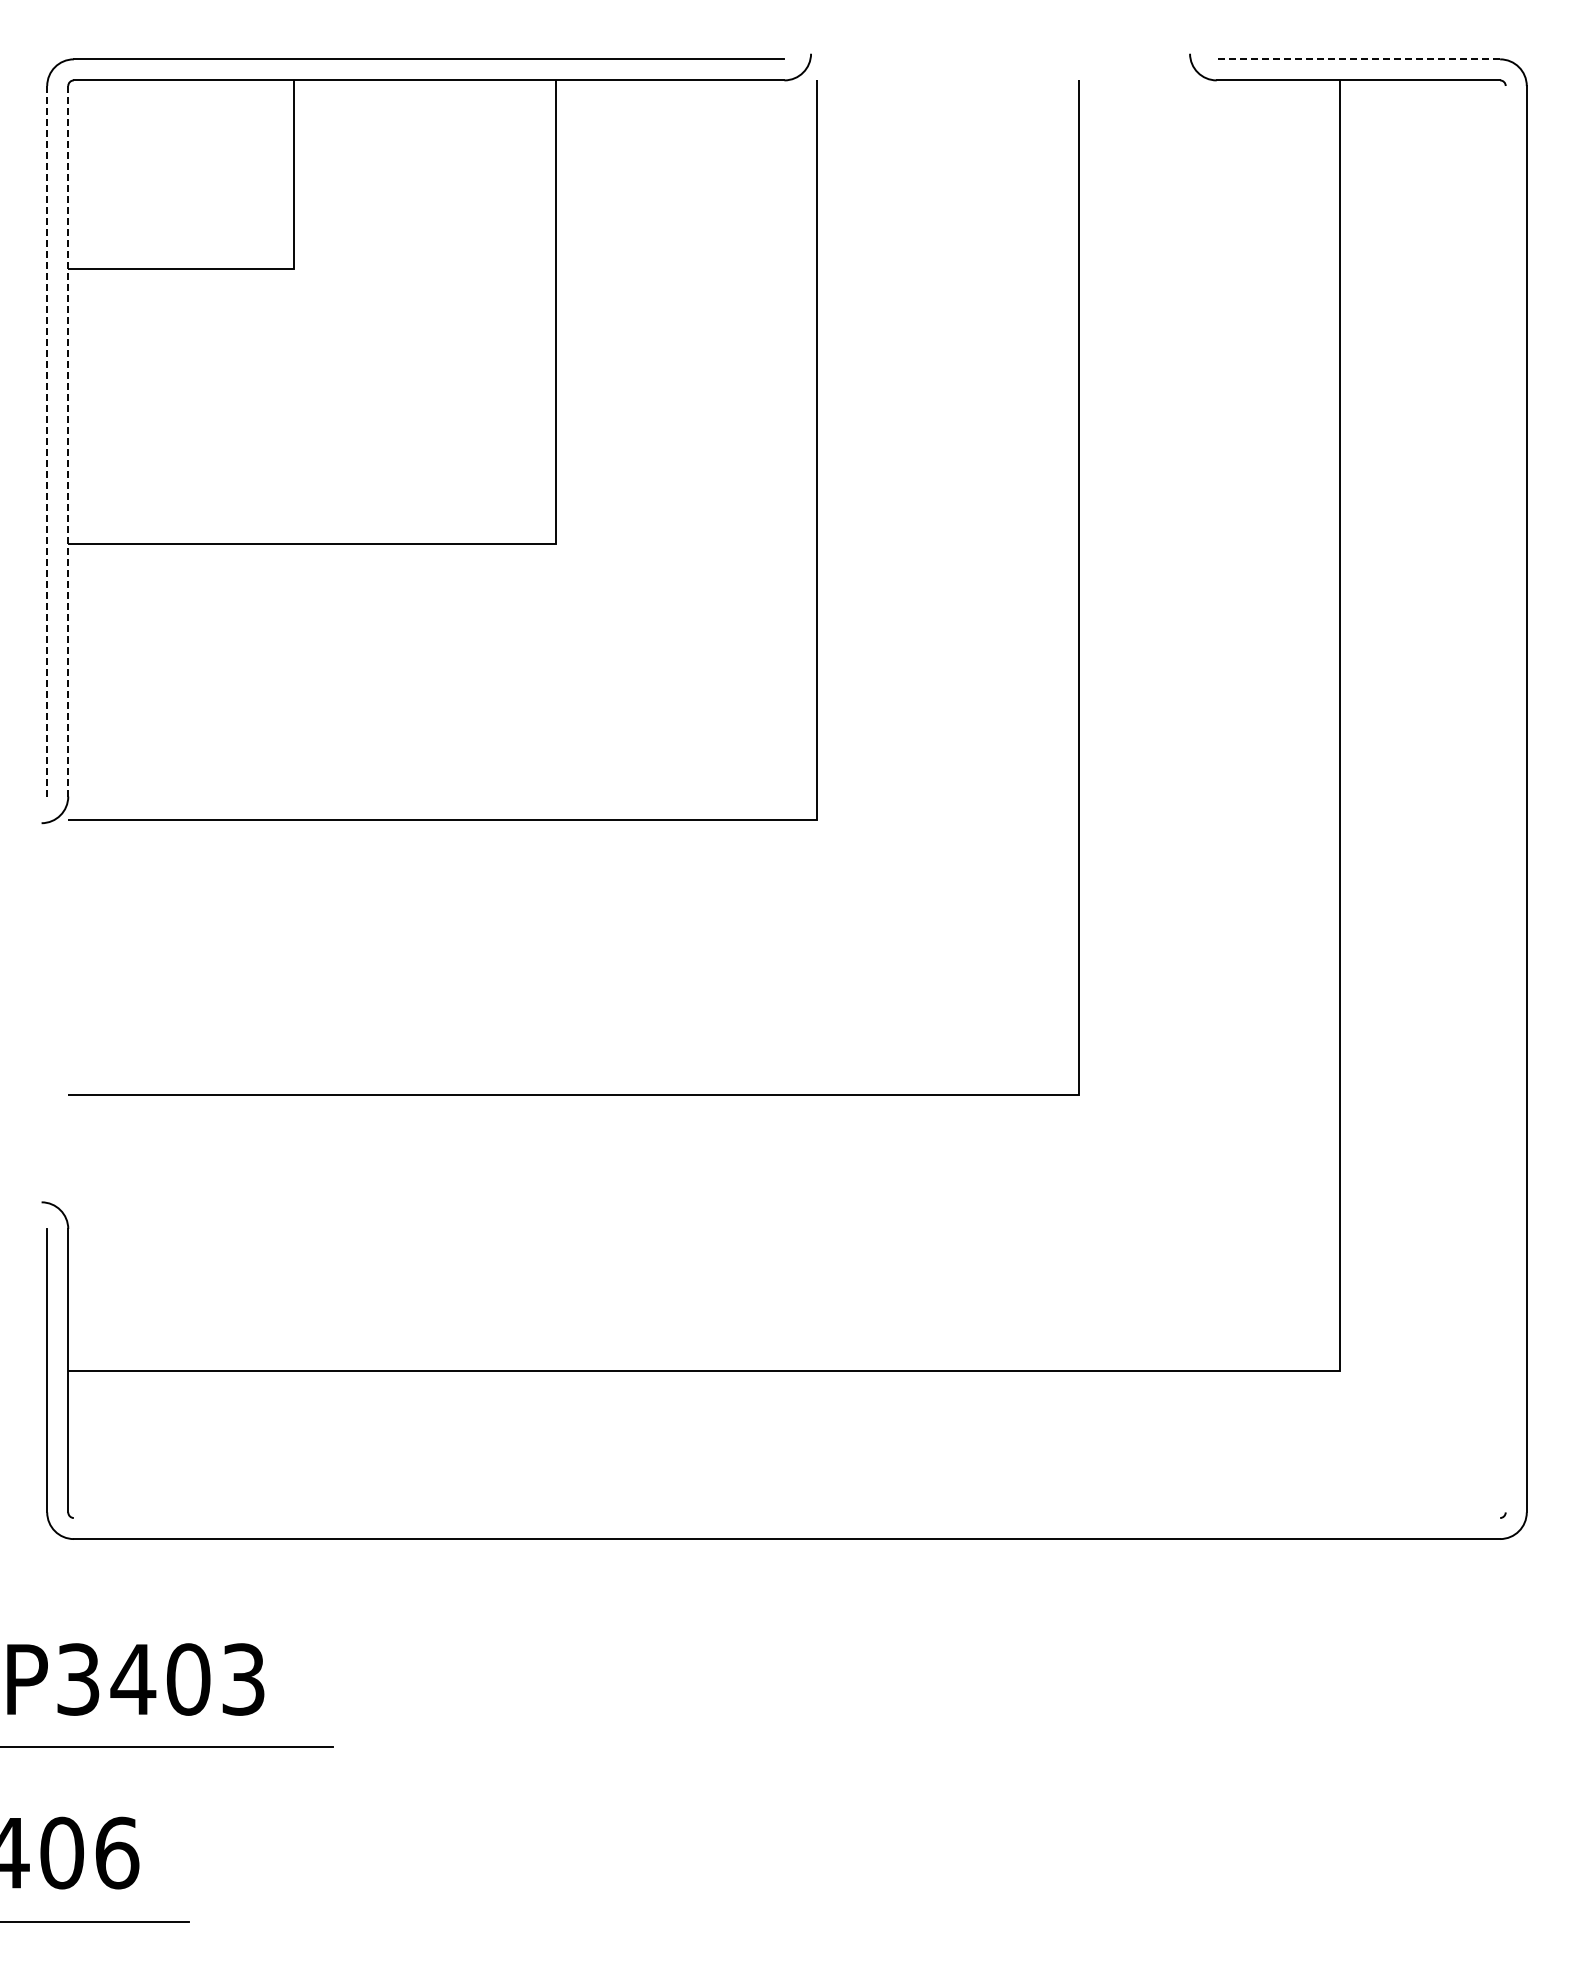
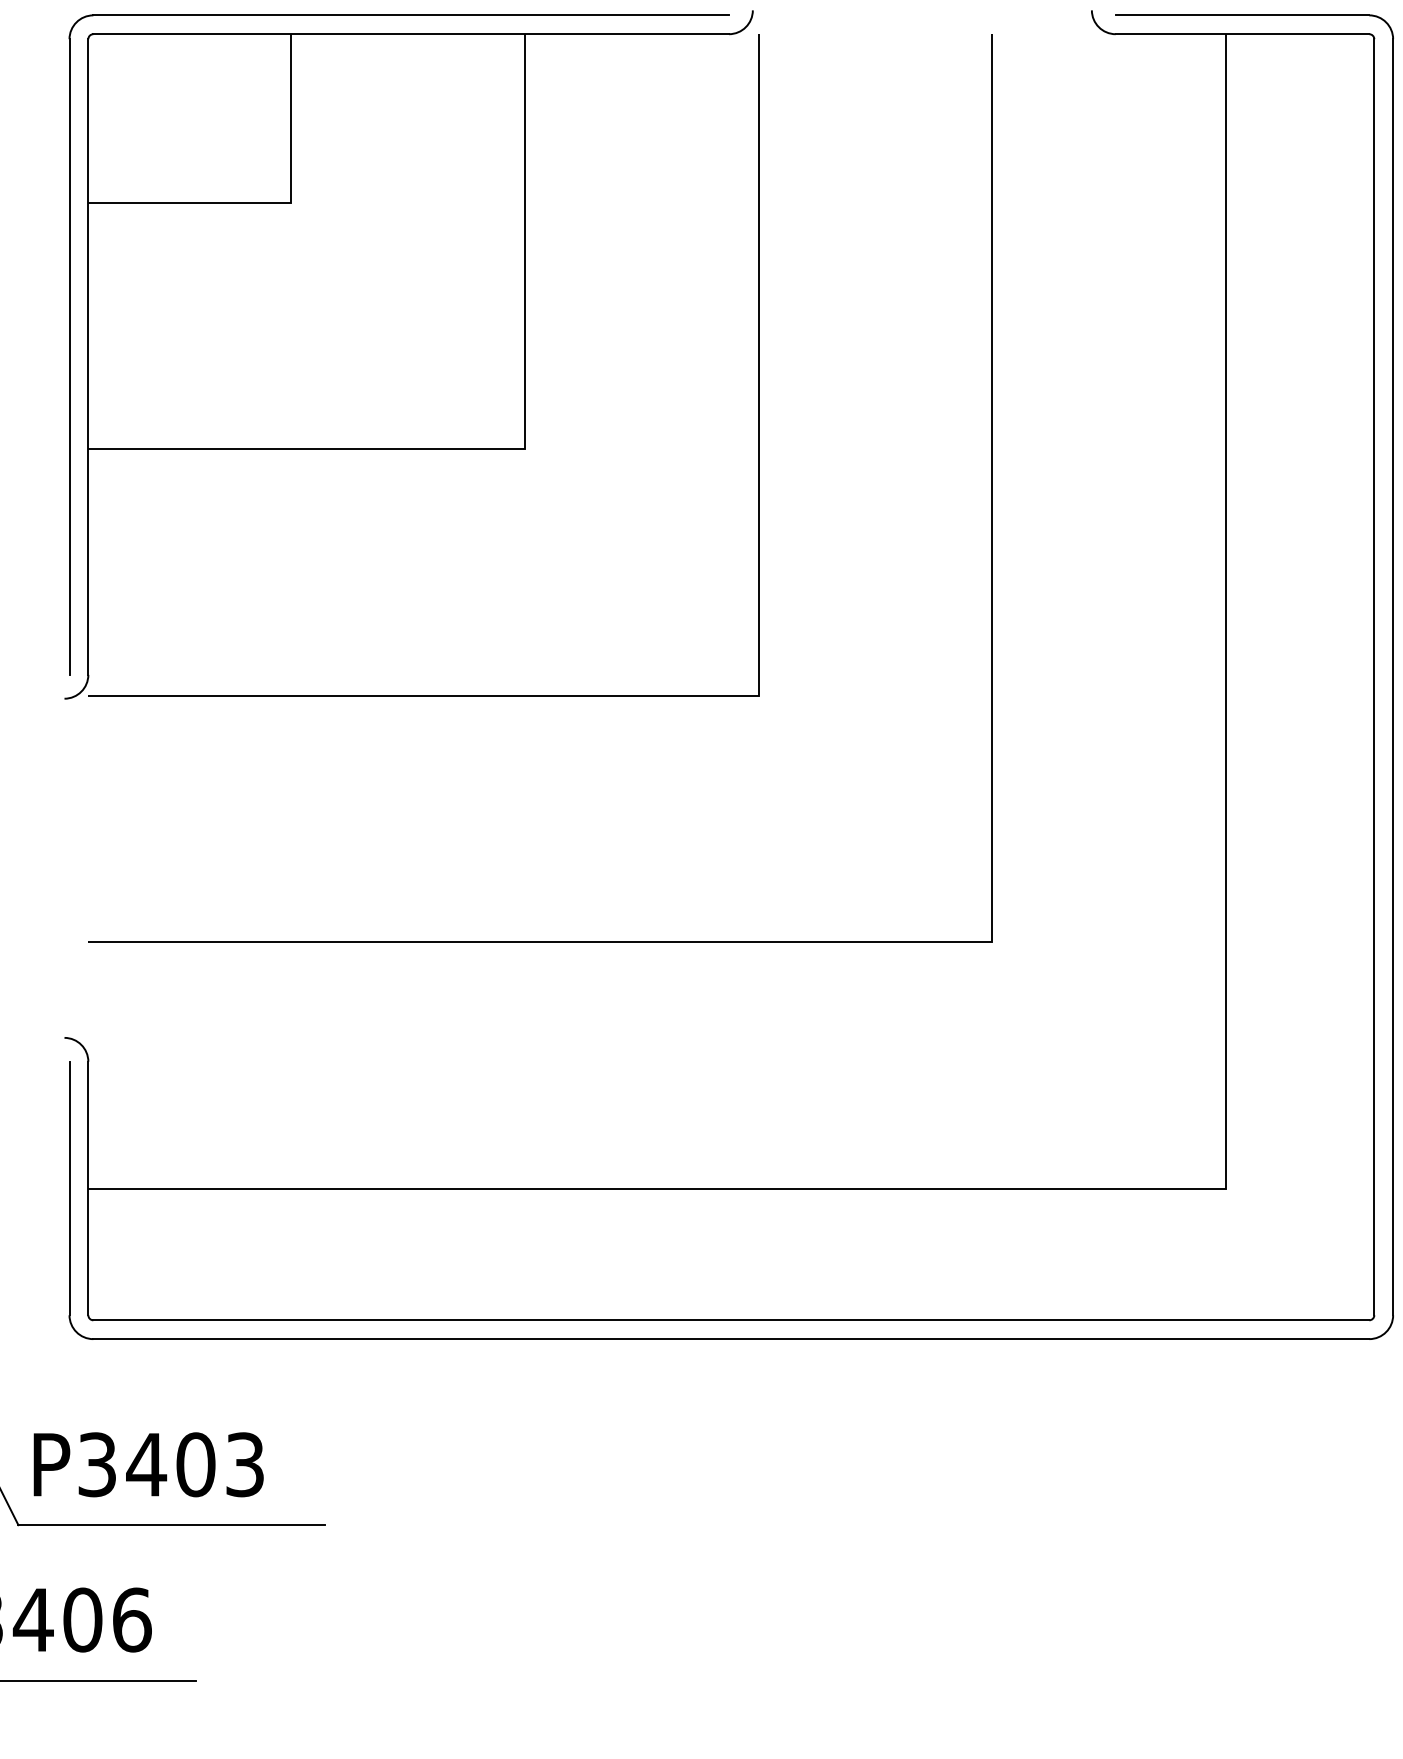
line: (1358, 59) -> (1242, 15), dashed -> solid
line: (47, 441) -> (69, 357), dashed -> solid
line: (68, 441) -> (88, 357), dashed -> solid
line: (1505, 799) -> (1374, 677), added
line: (786, 1518) -> (730, 1320), added

